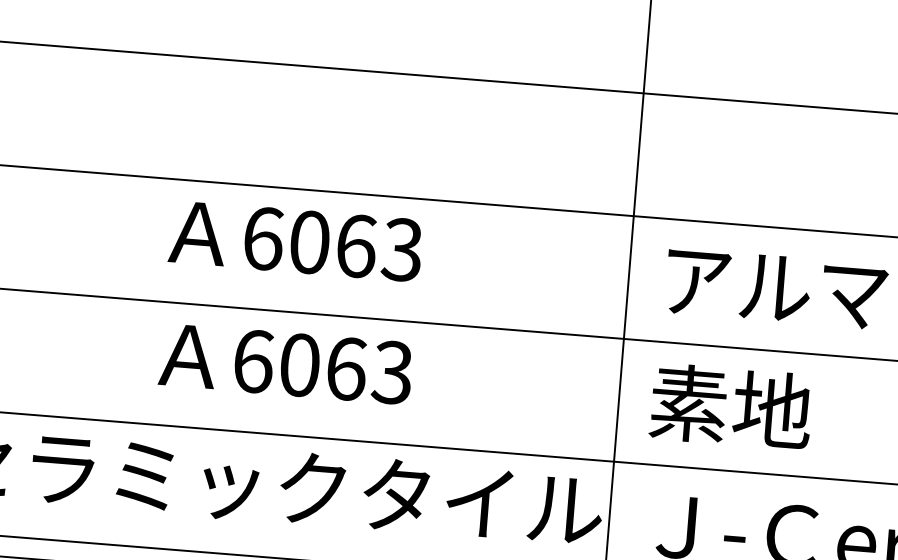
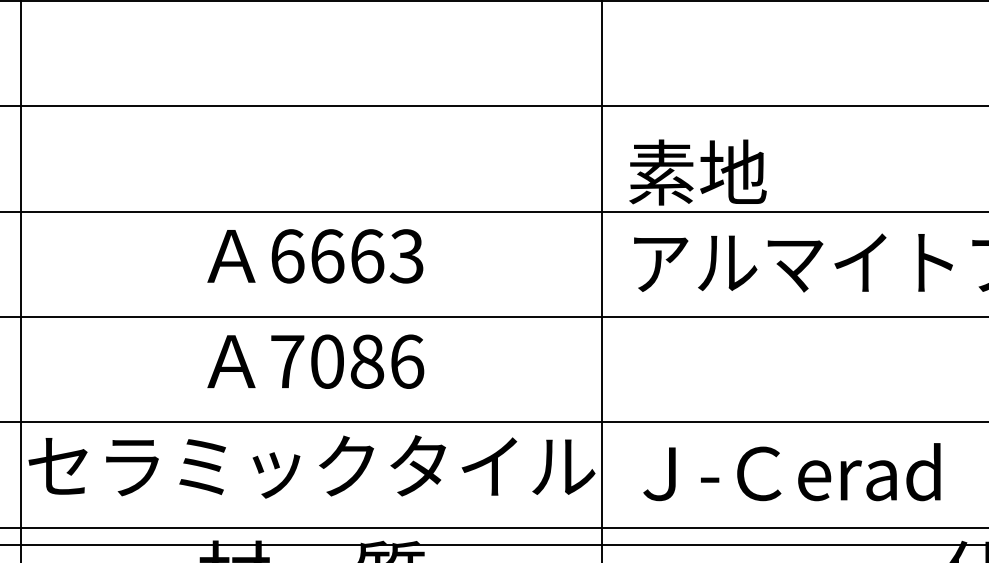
text: (309, 242) -> (327, 256), 6063 -> 6663
text: (323, 366) -> (347, 361), 6063 -> 7086
text: (730, 406) -> (697, 172), moved

